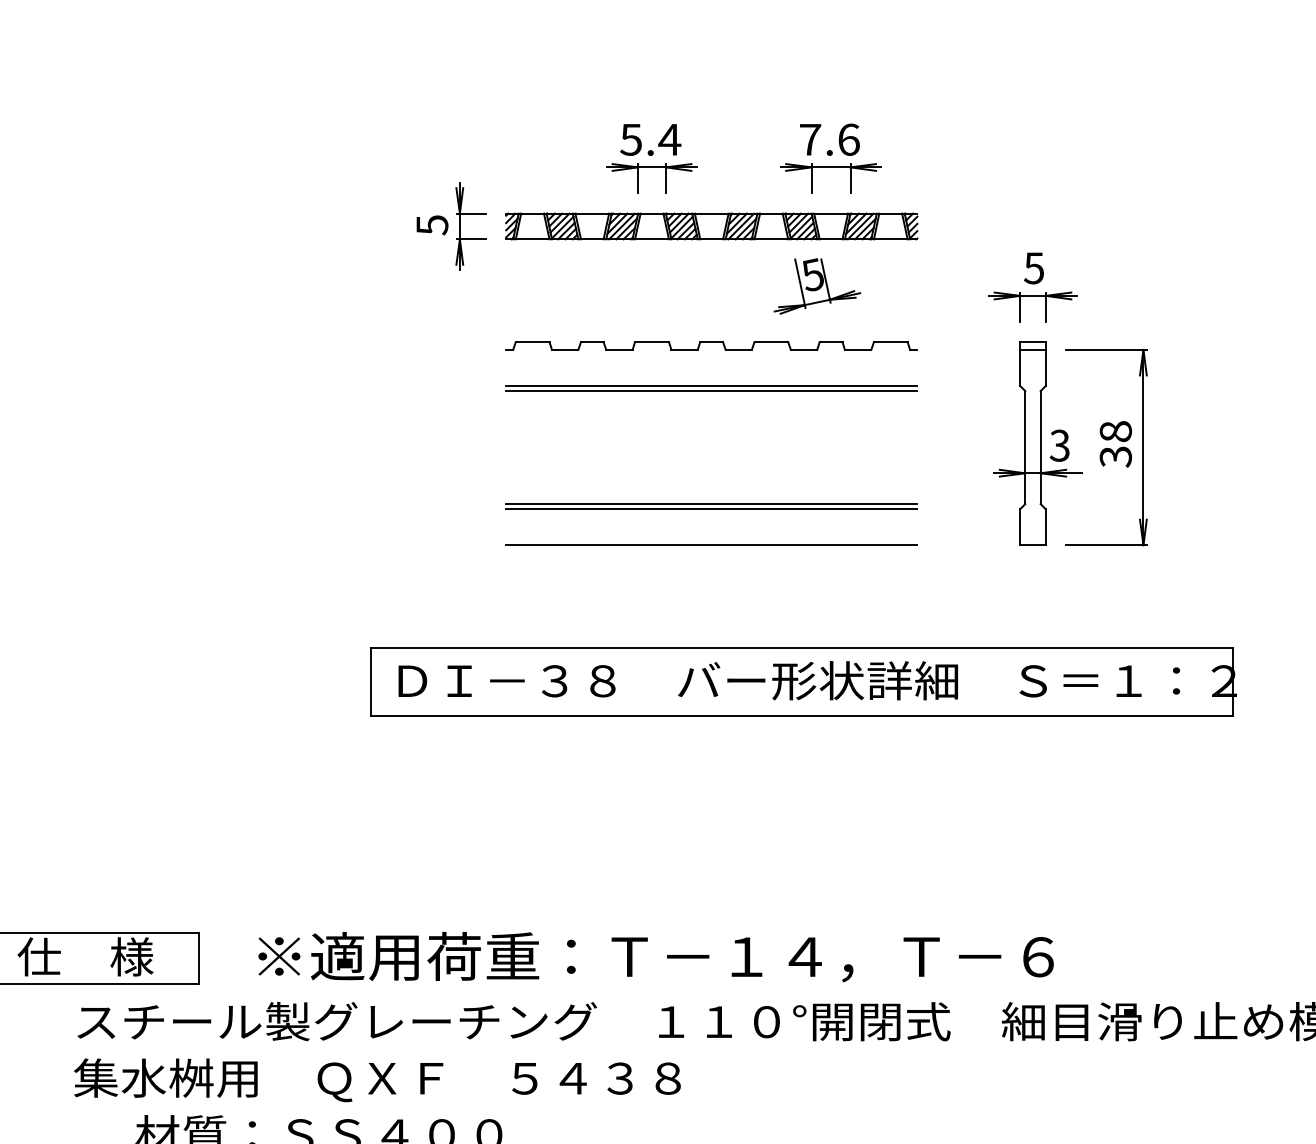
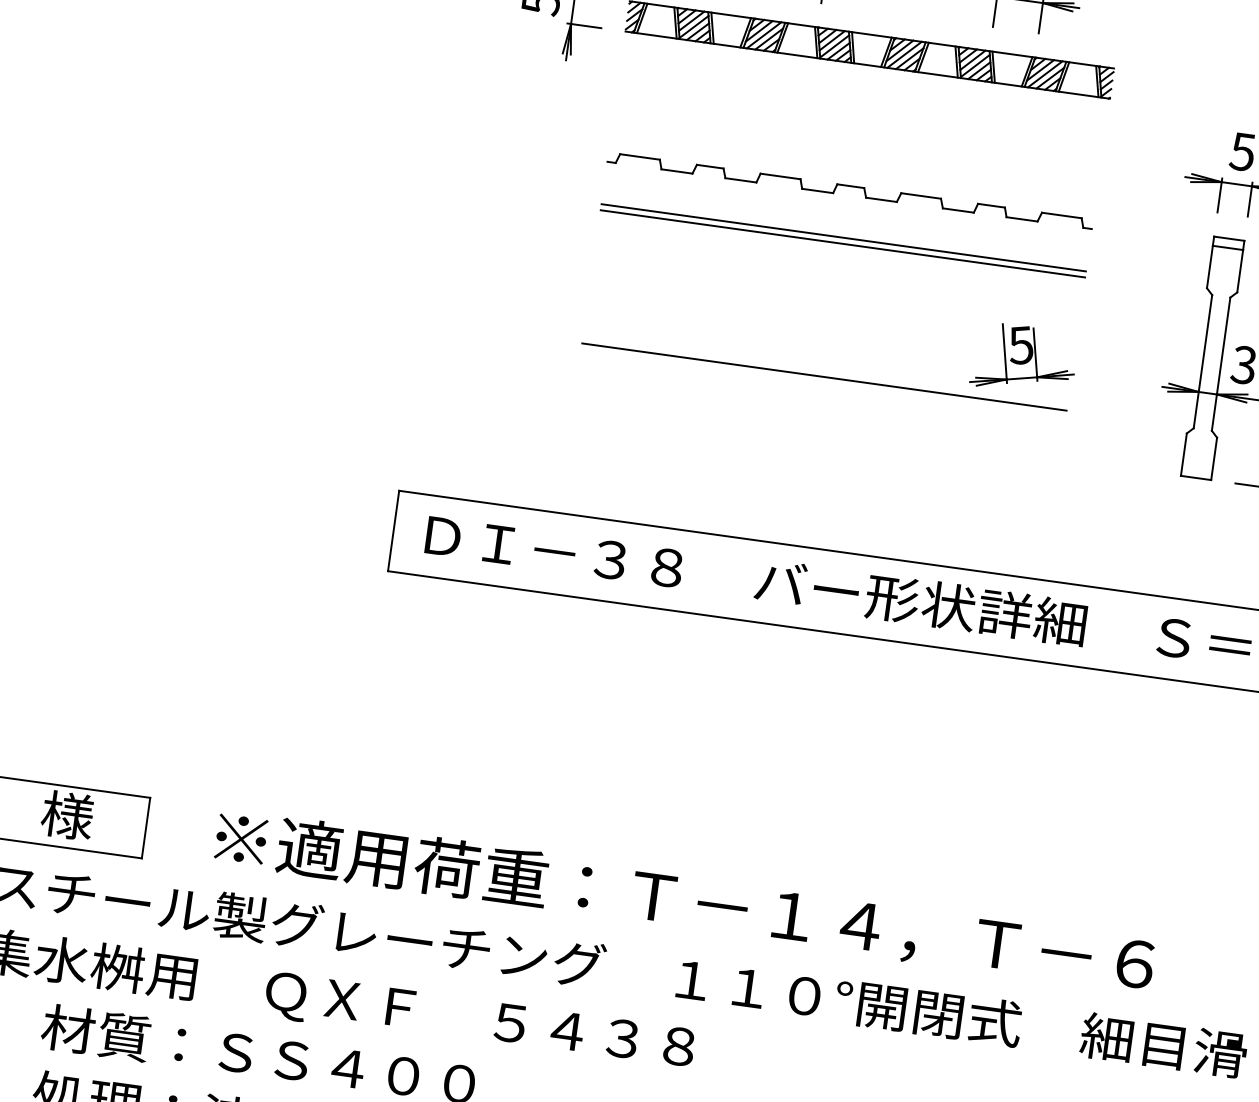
part: (817, 286) -> (1024, 359), moved
line: (711, 509) -> (823, 383), removed
line: (711, 544) -> (817, 424), removed

